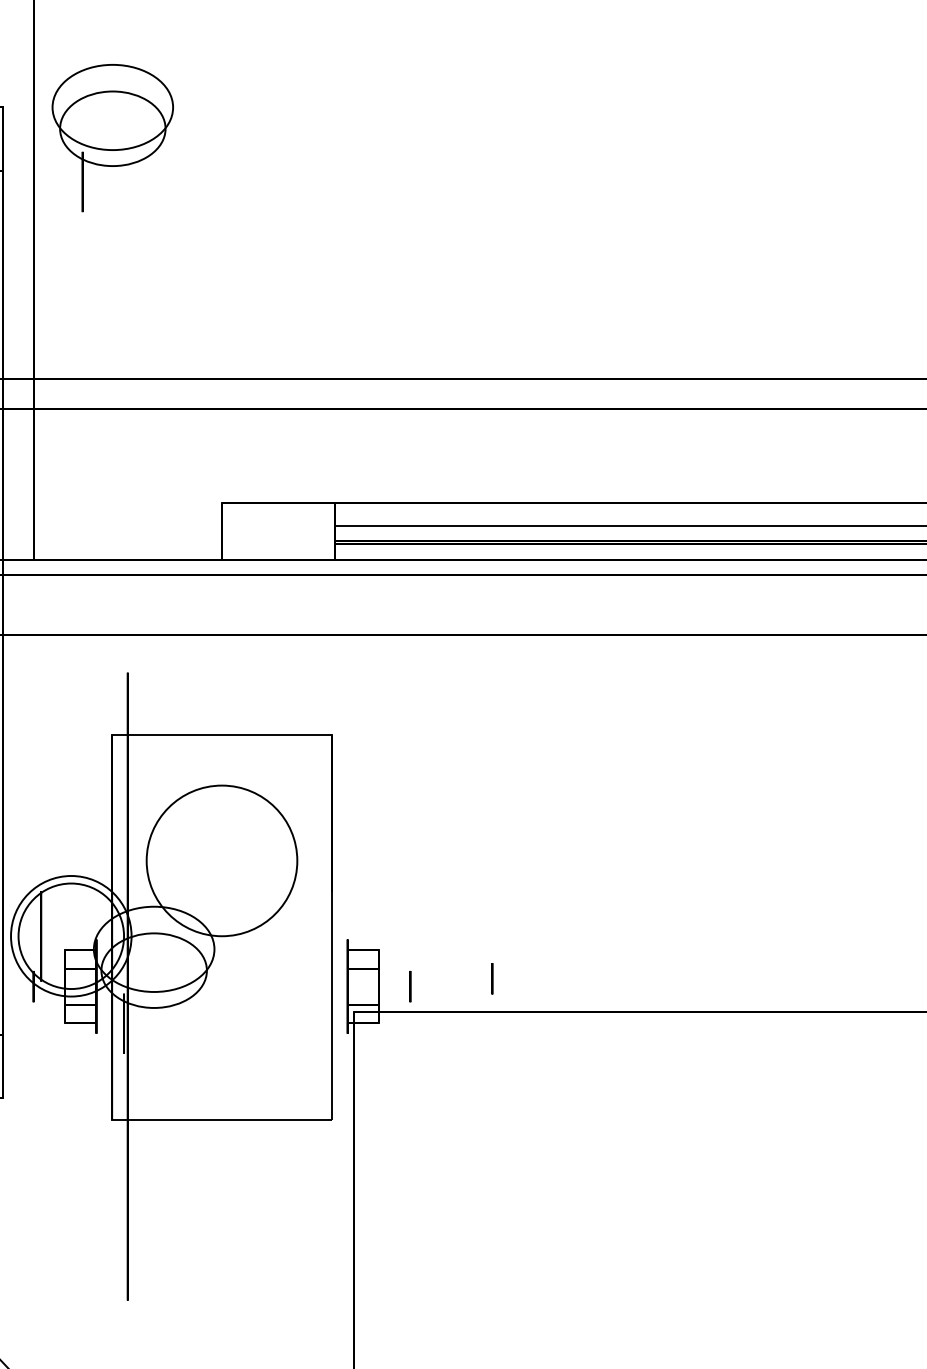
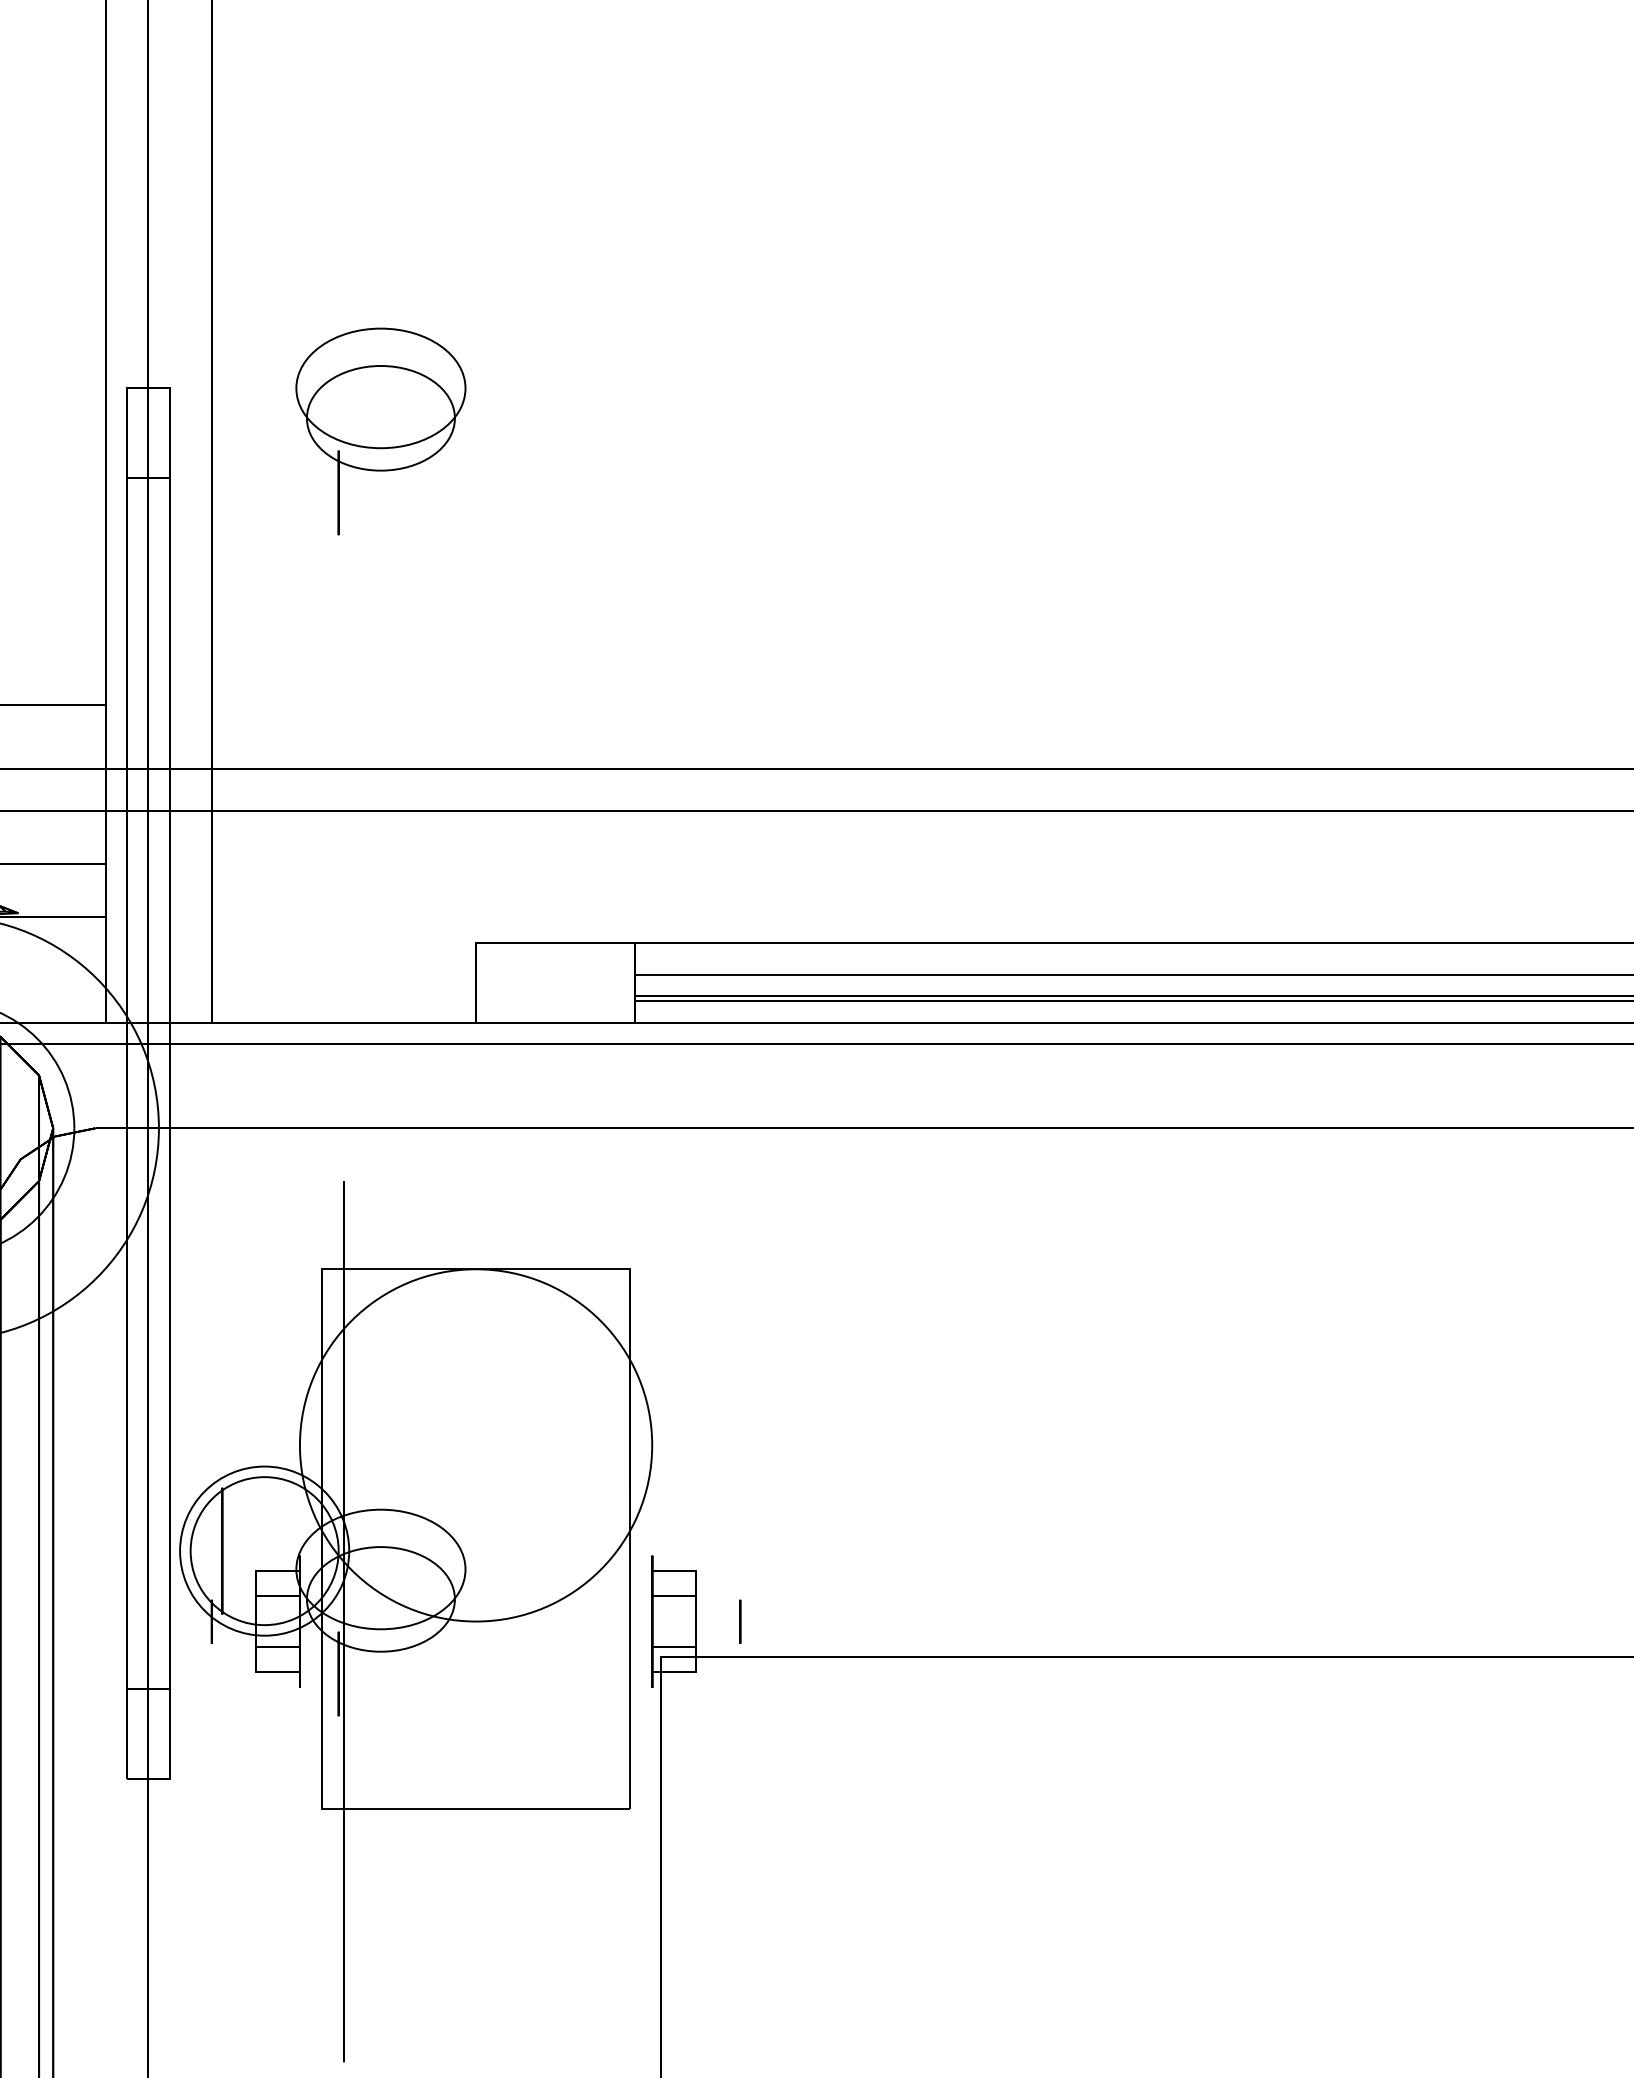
part: (112, 138) -> (380, 431), moved
circle: (221, 860) -> (475, 1445), size x1.67
circle: (492, 978) -> (855, 1610), removed

